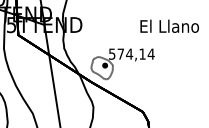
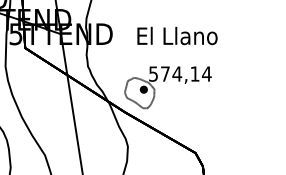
text: (169, 25) -> (177, 34), moved

